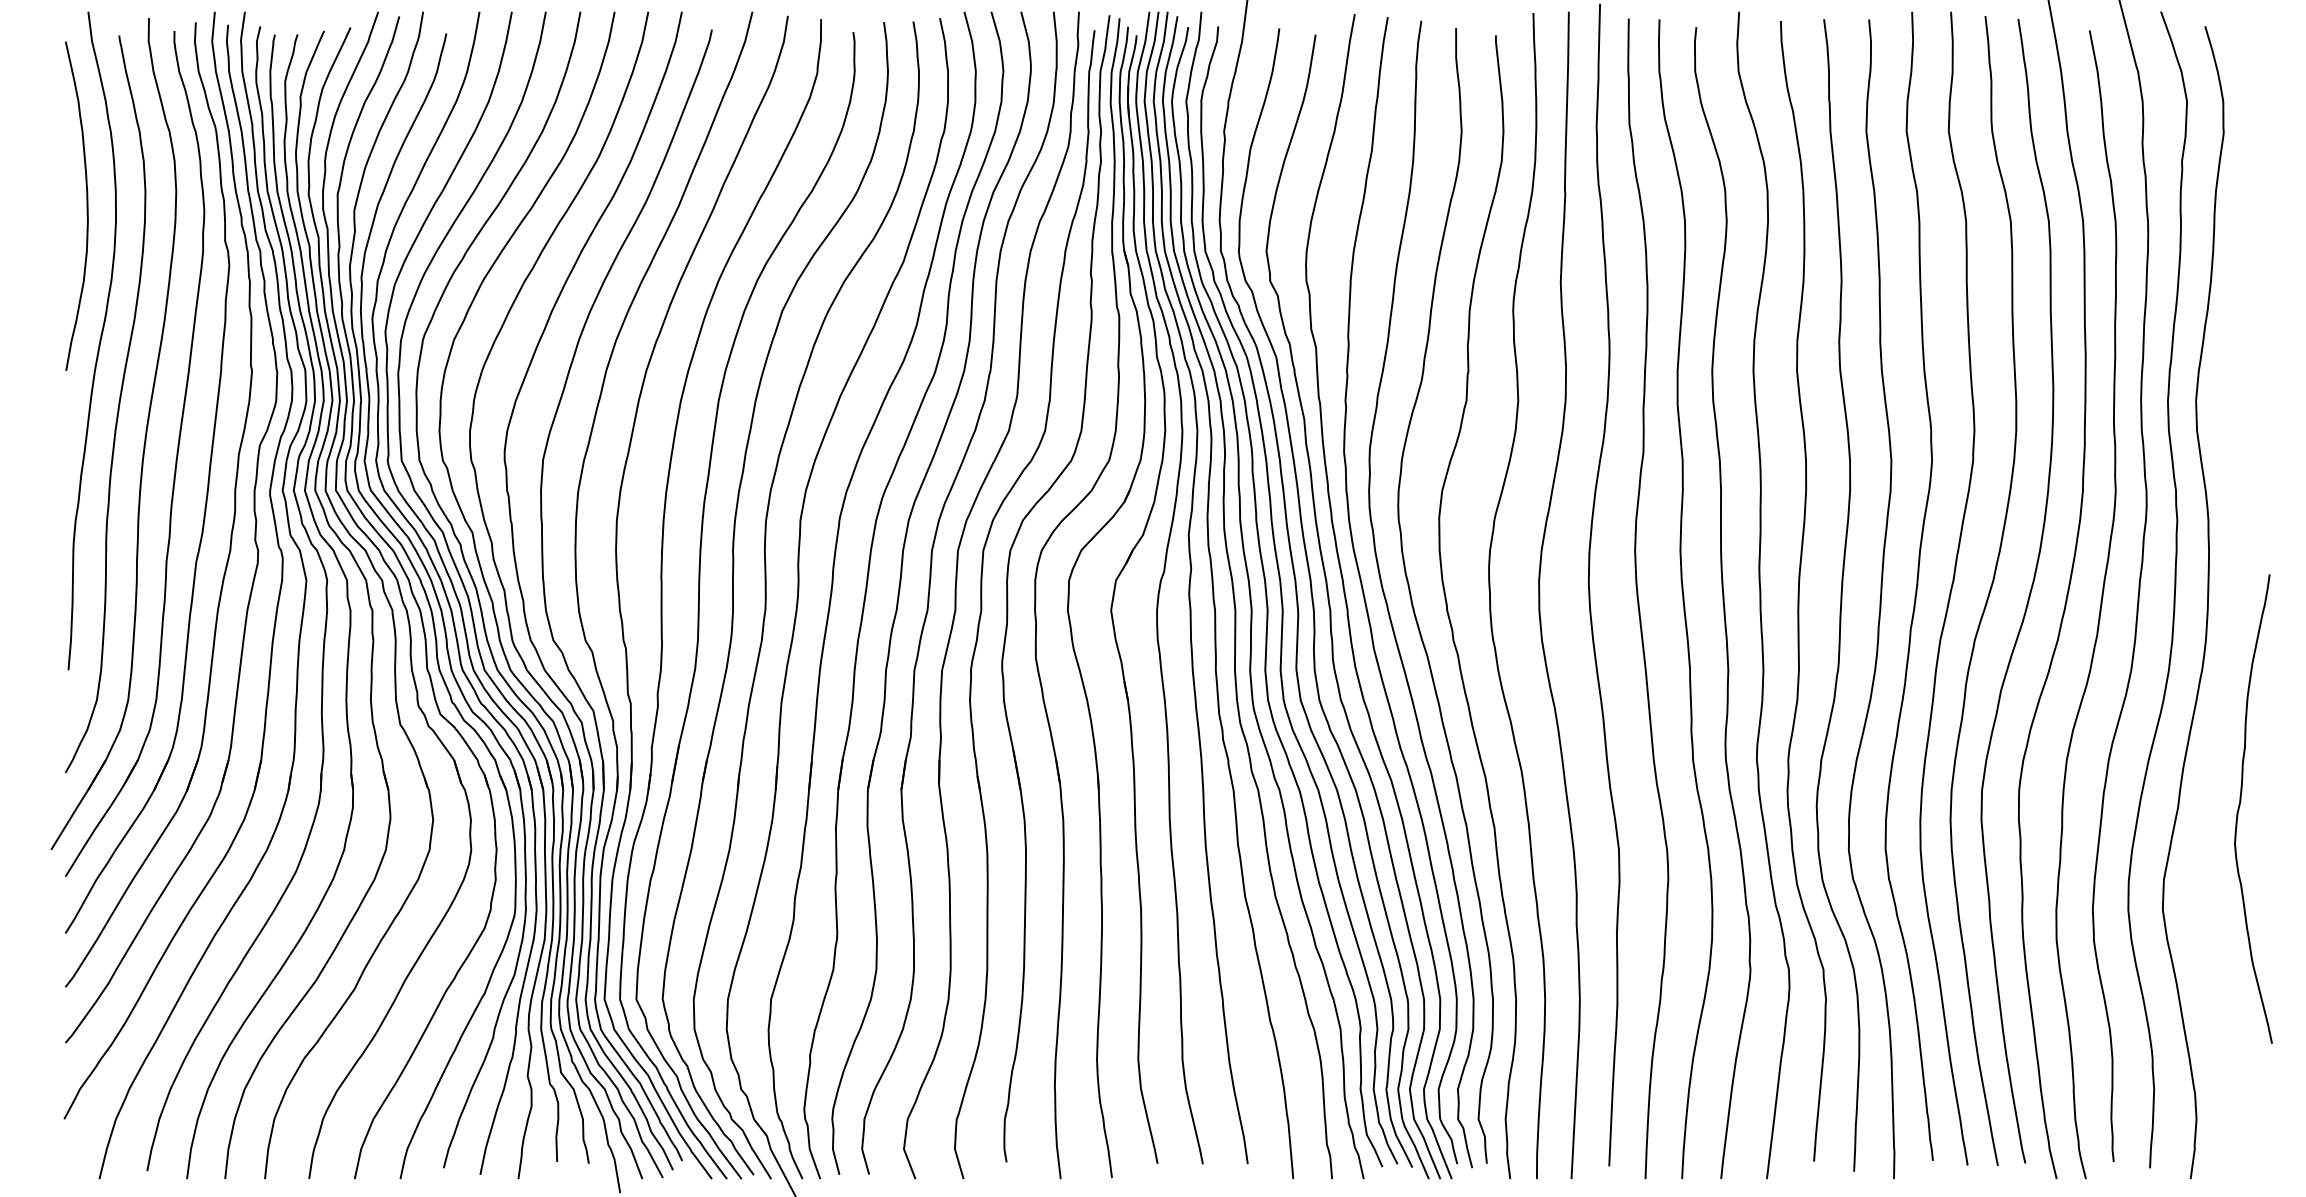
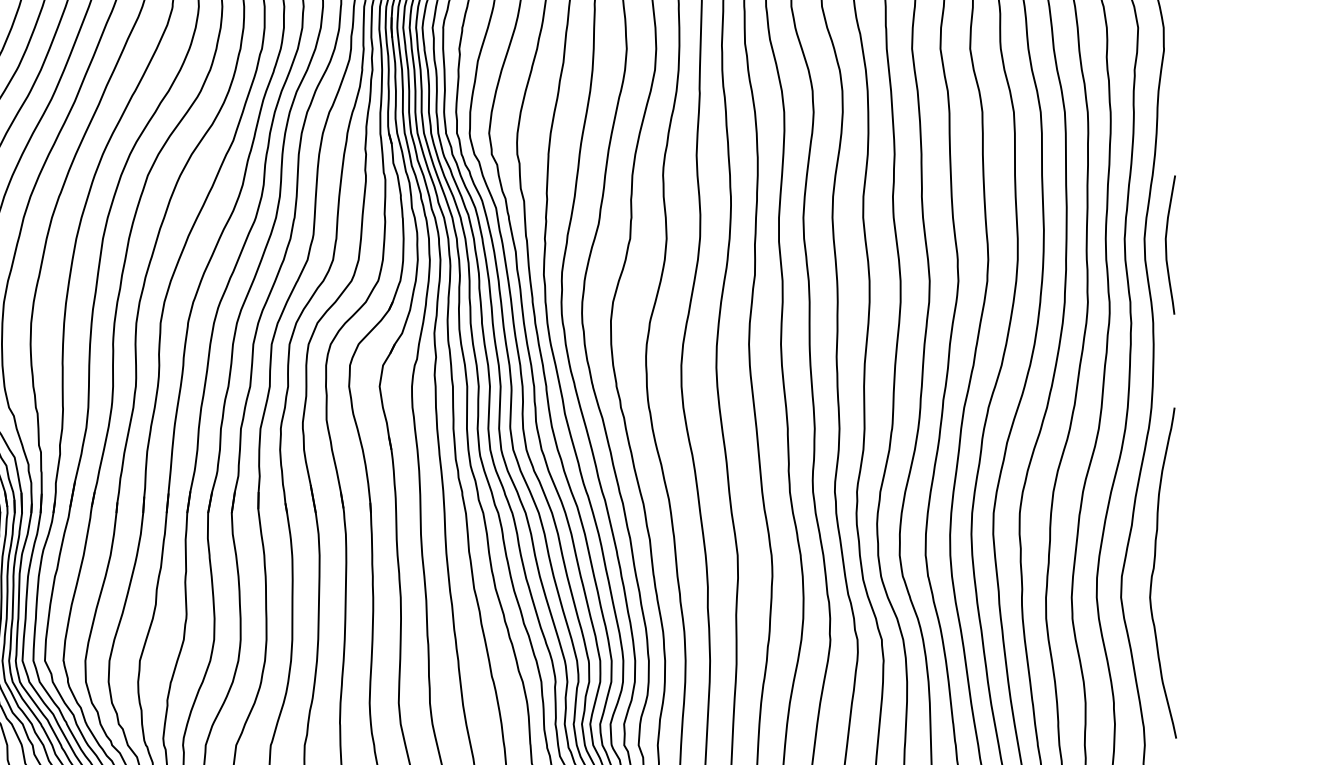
curve: (2227, 409) -> (1166, 244), added
curve: (2240, 806) -> (1154, 571), moved

